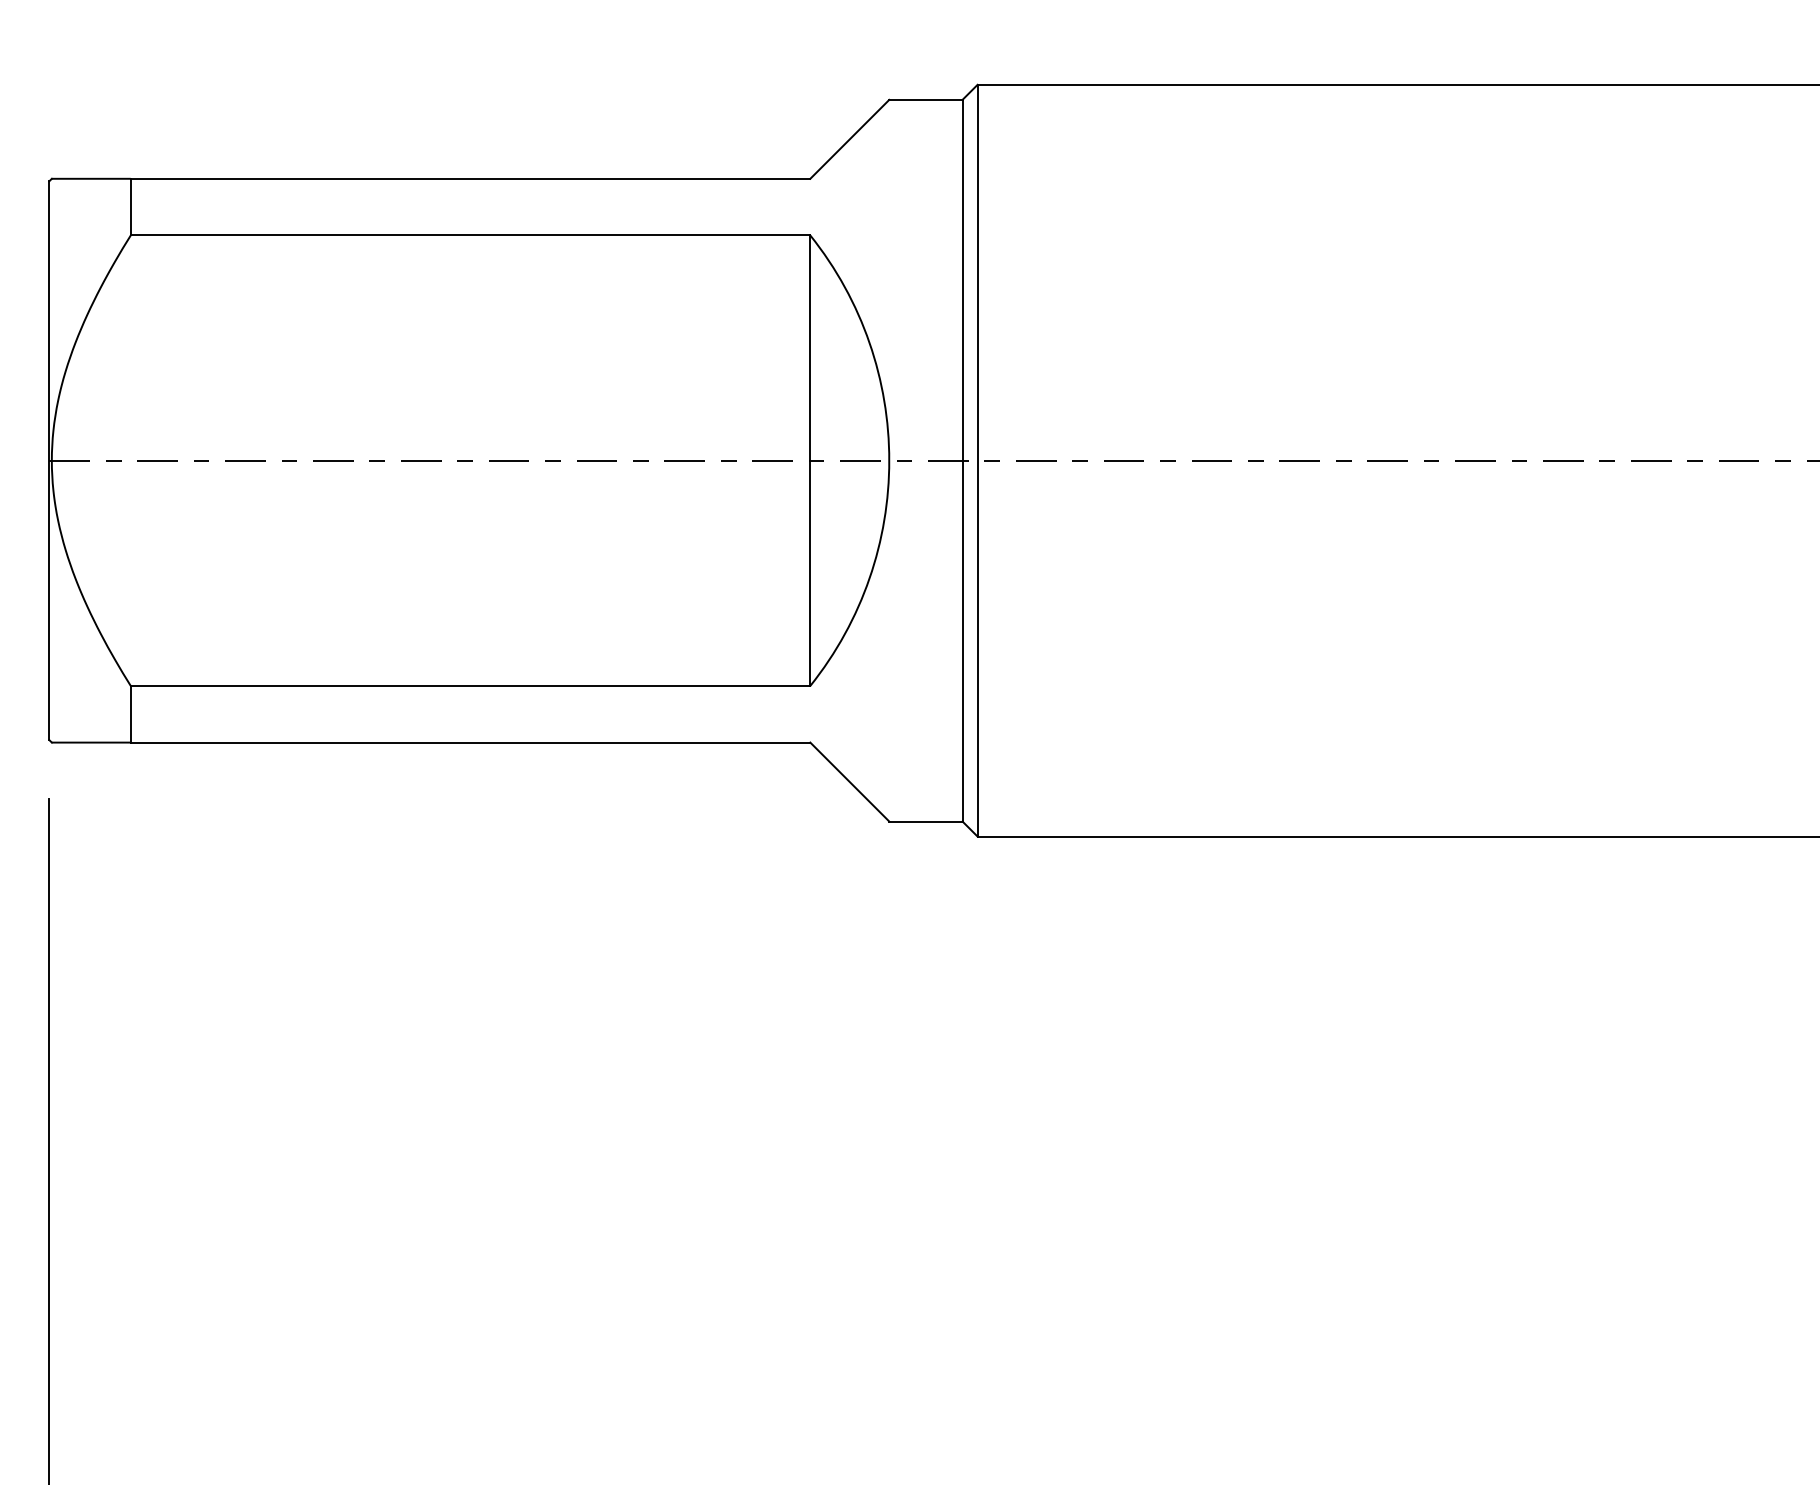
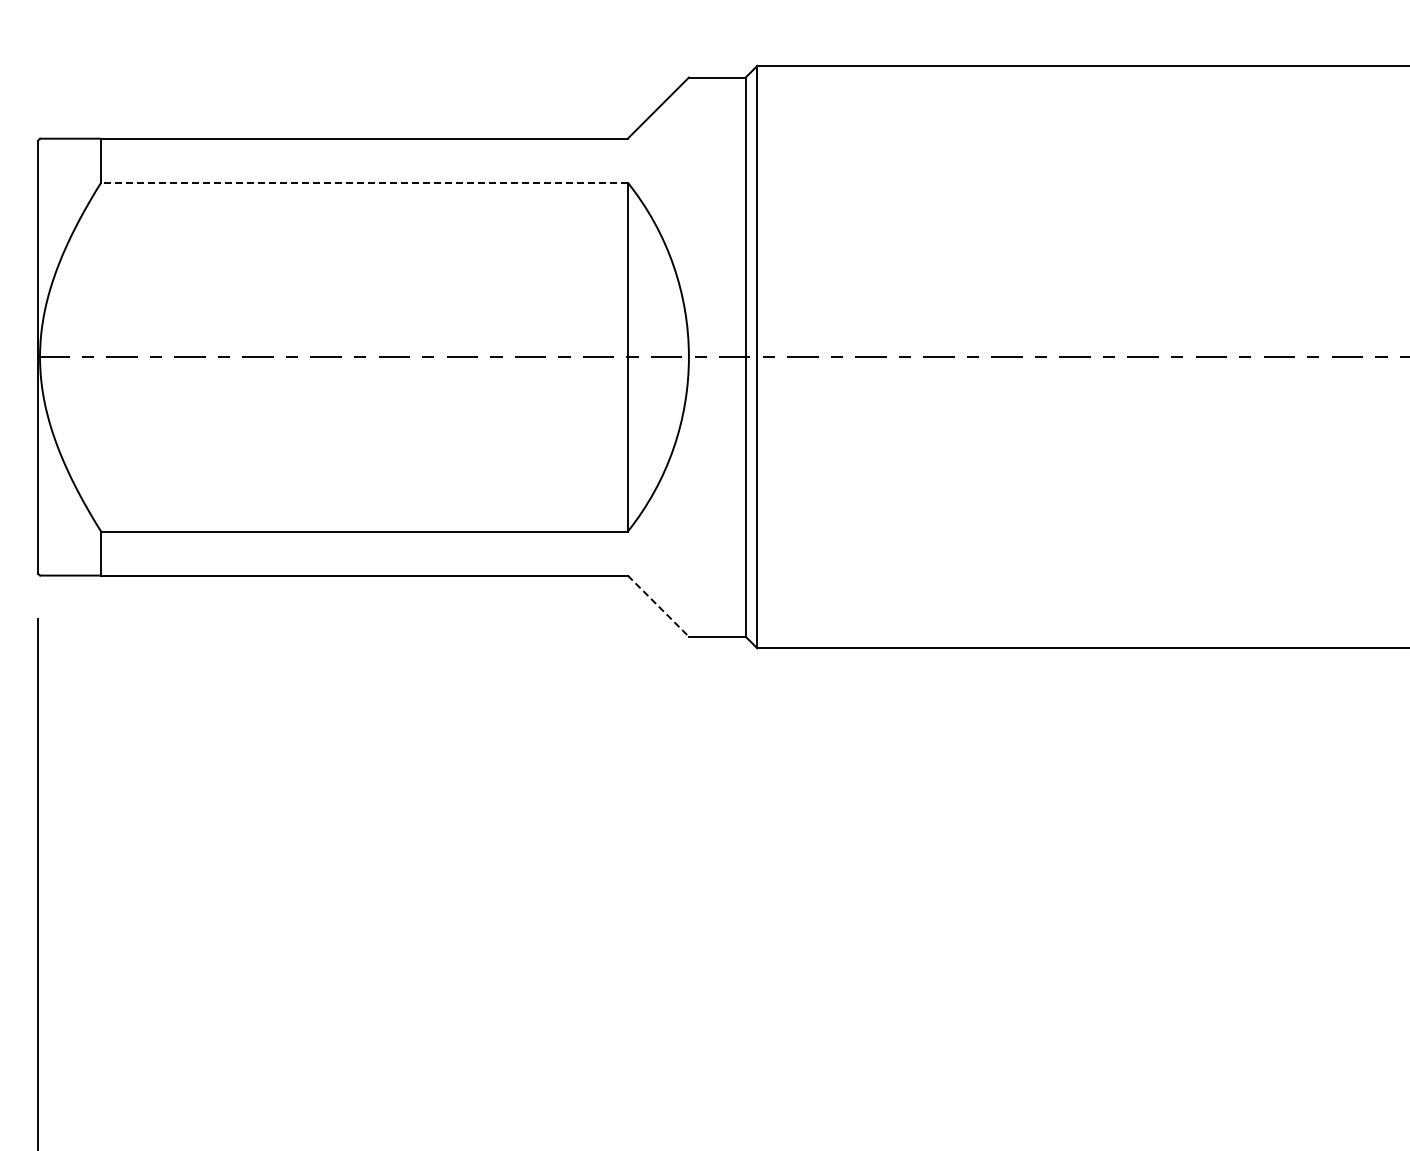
line: (469, 235) -> (363, 182), solid -> dashed
line: (849, 782) -> (658, 606), solid -> dashed

